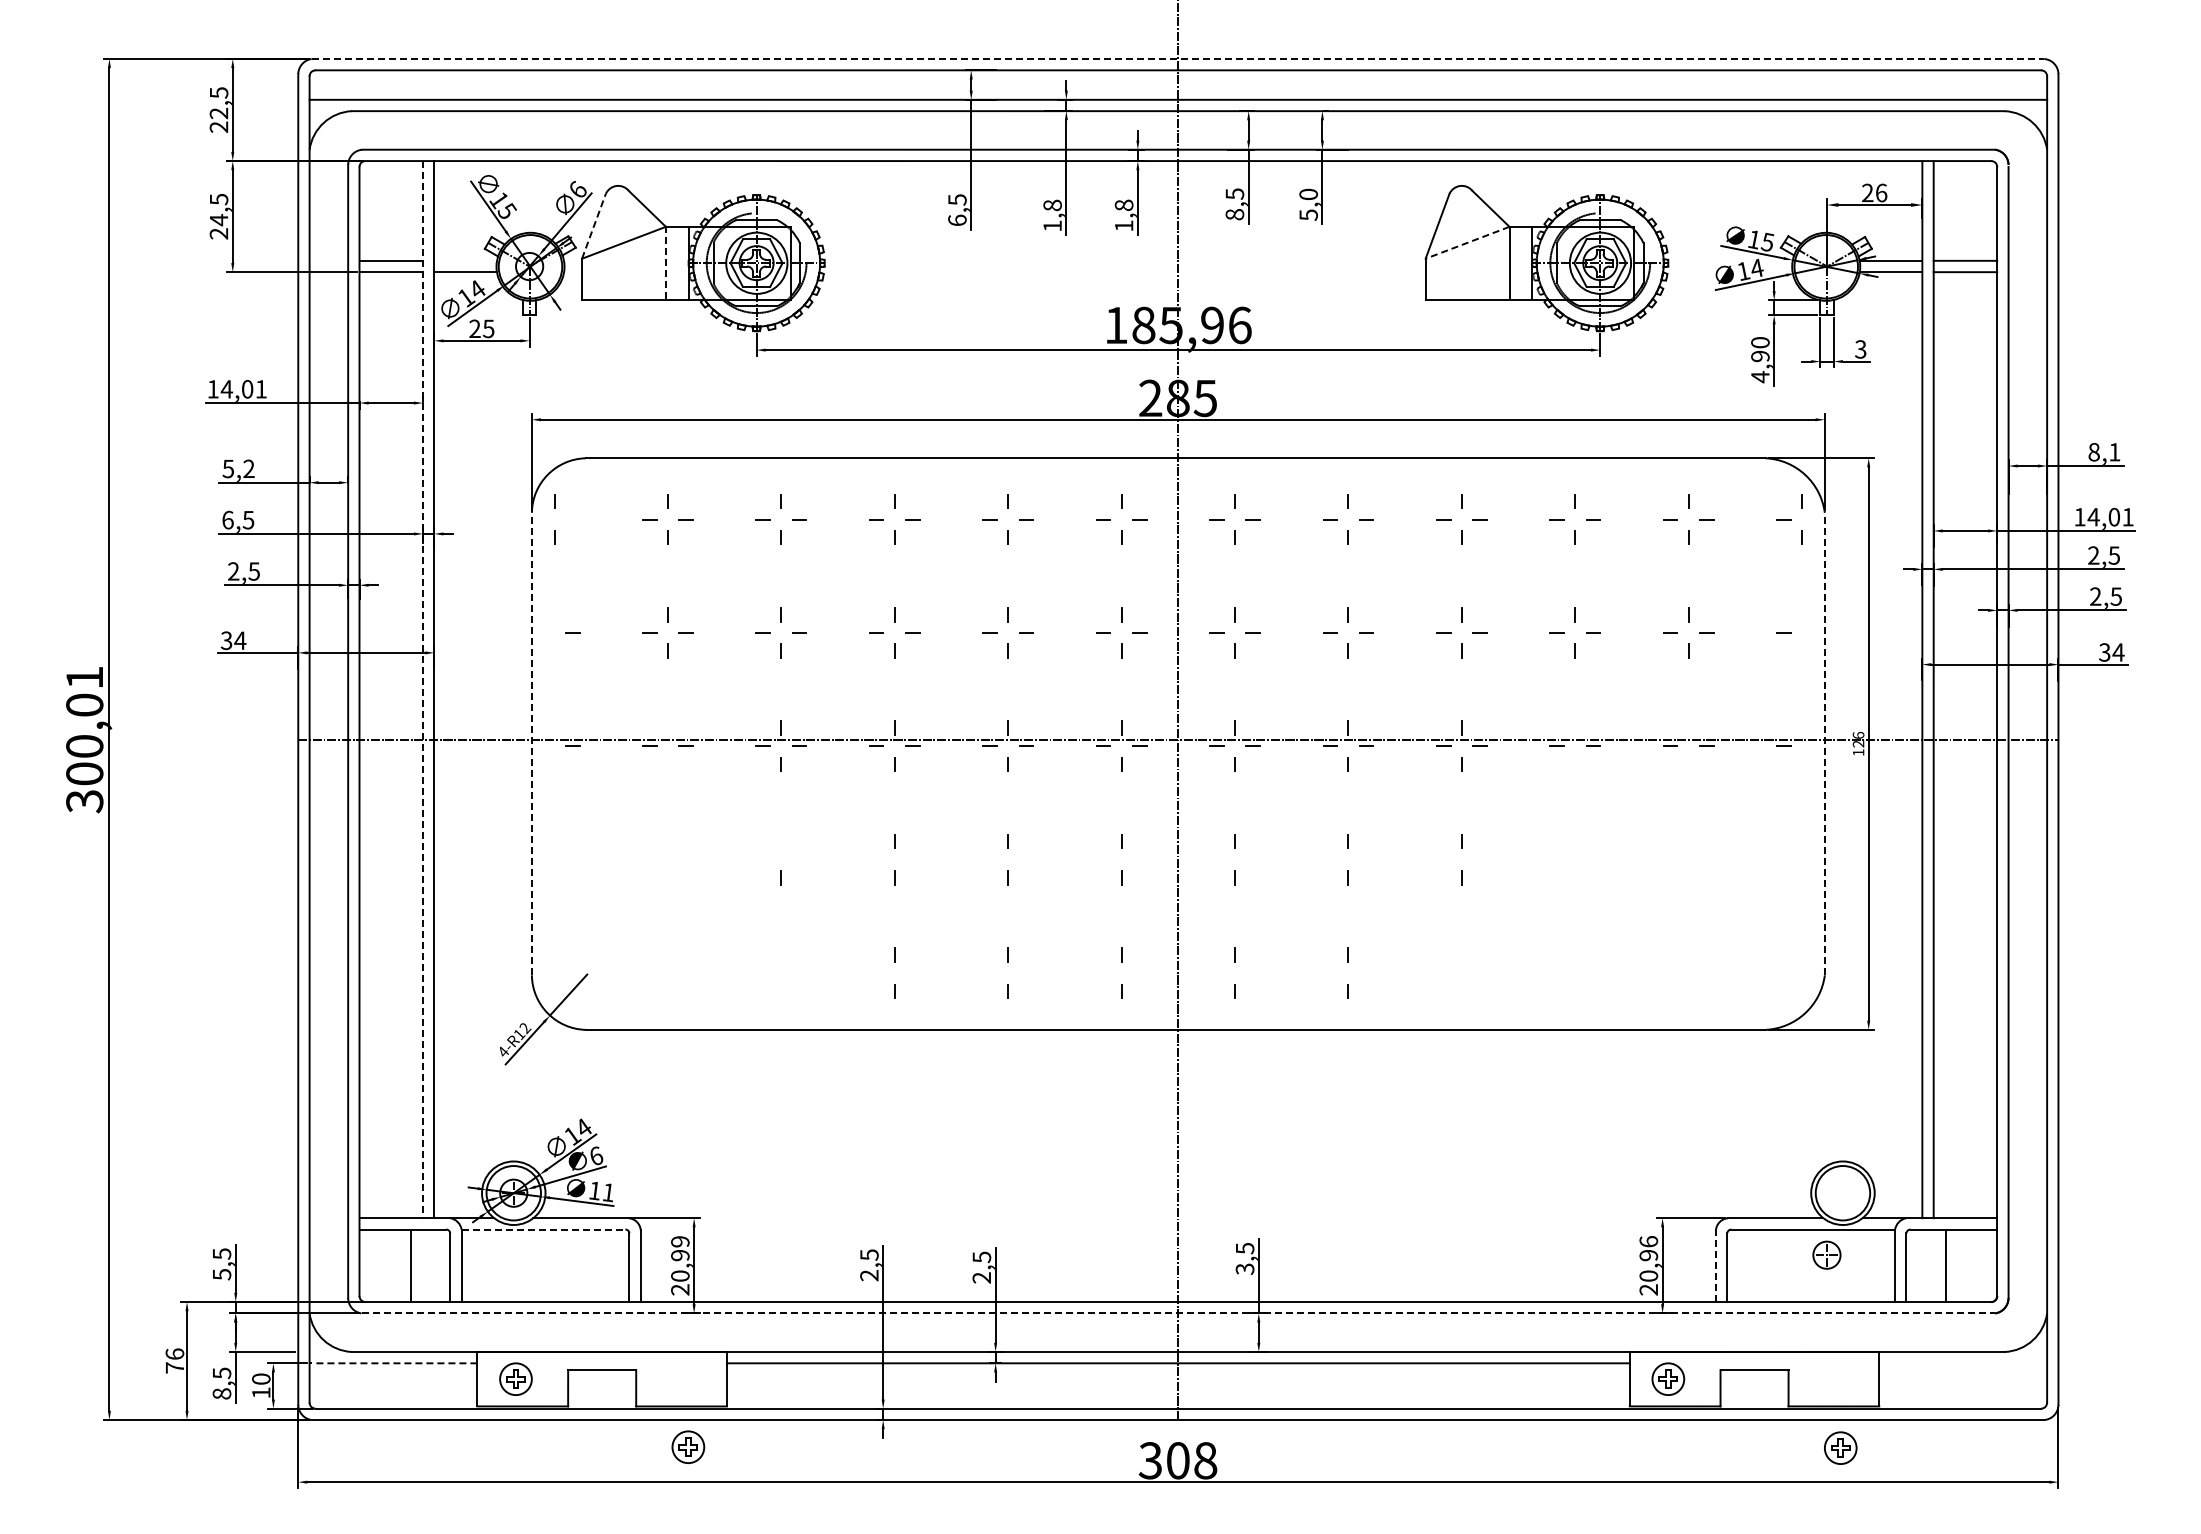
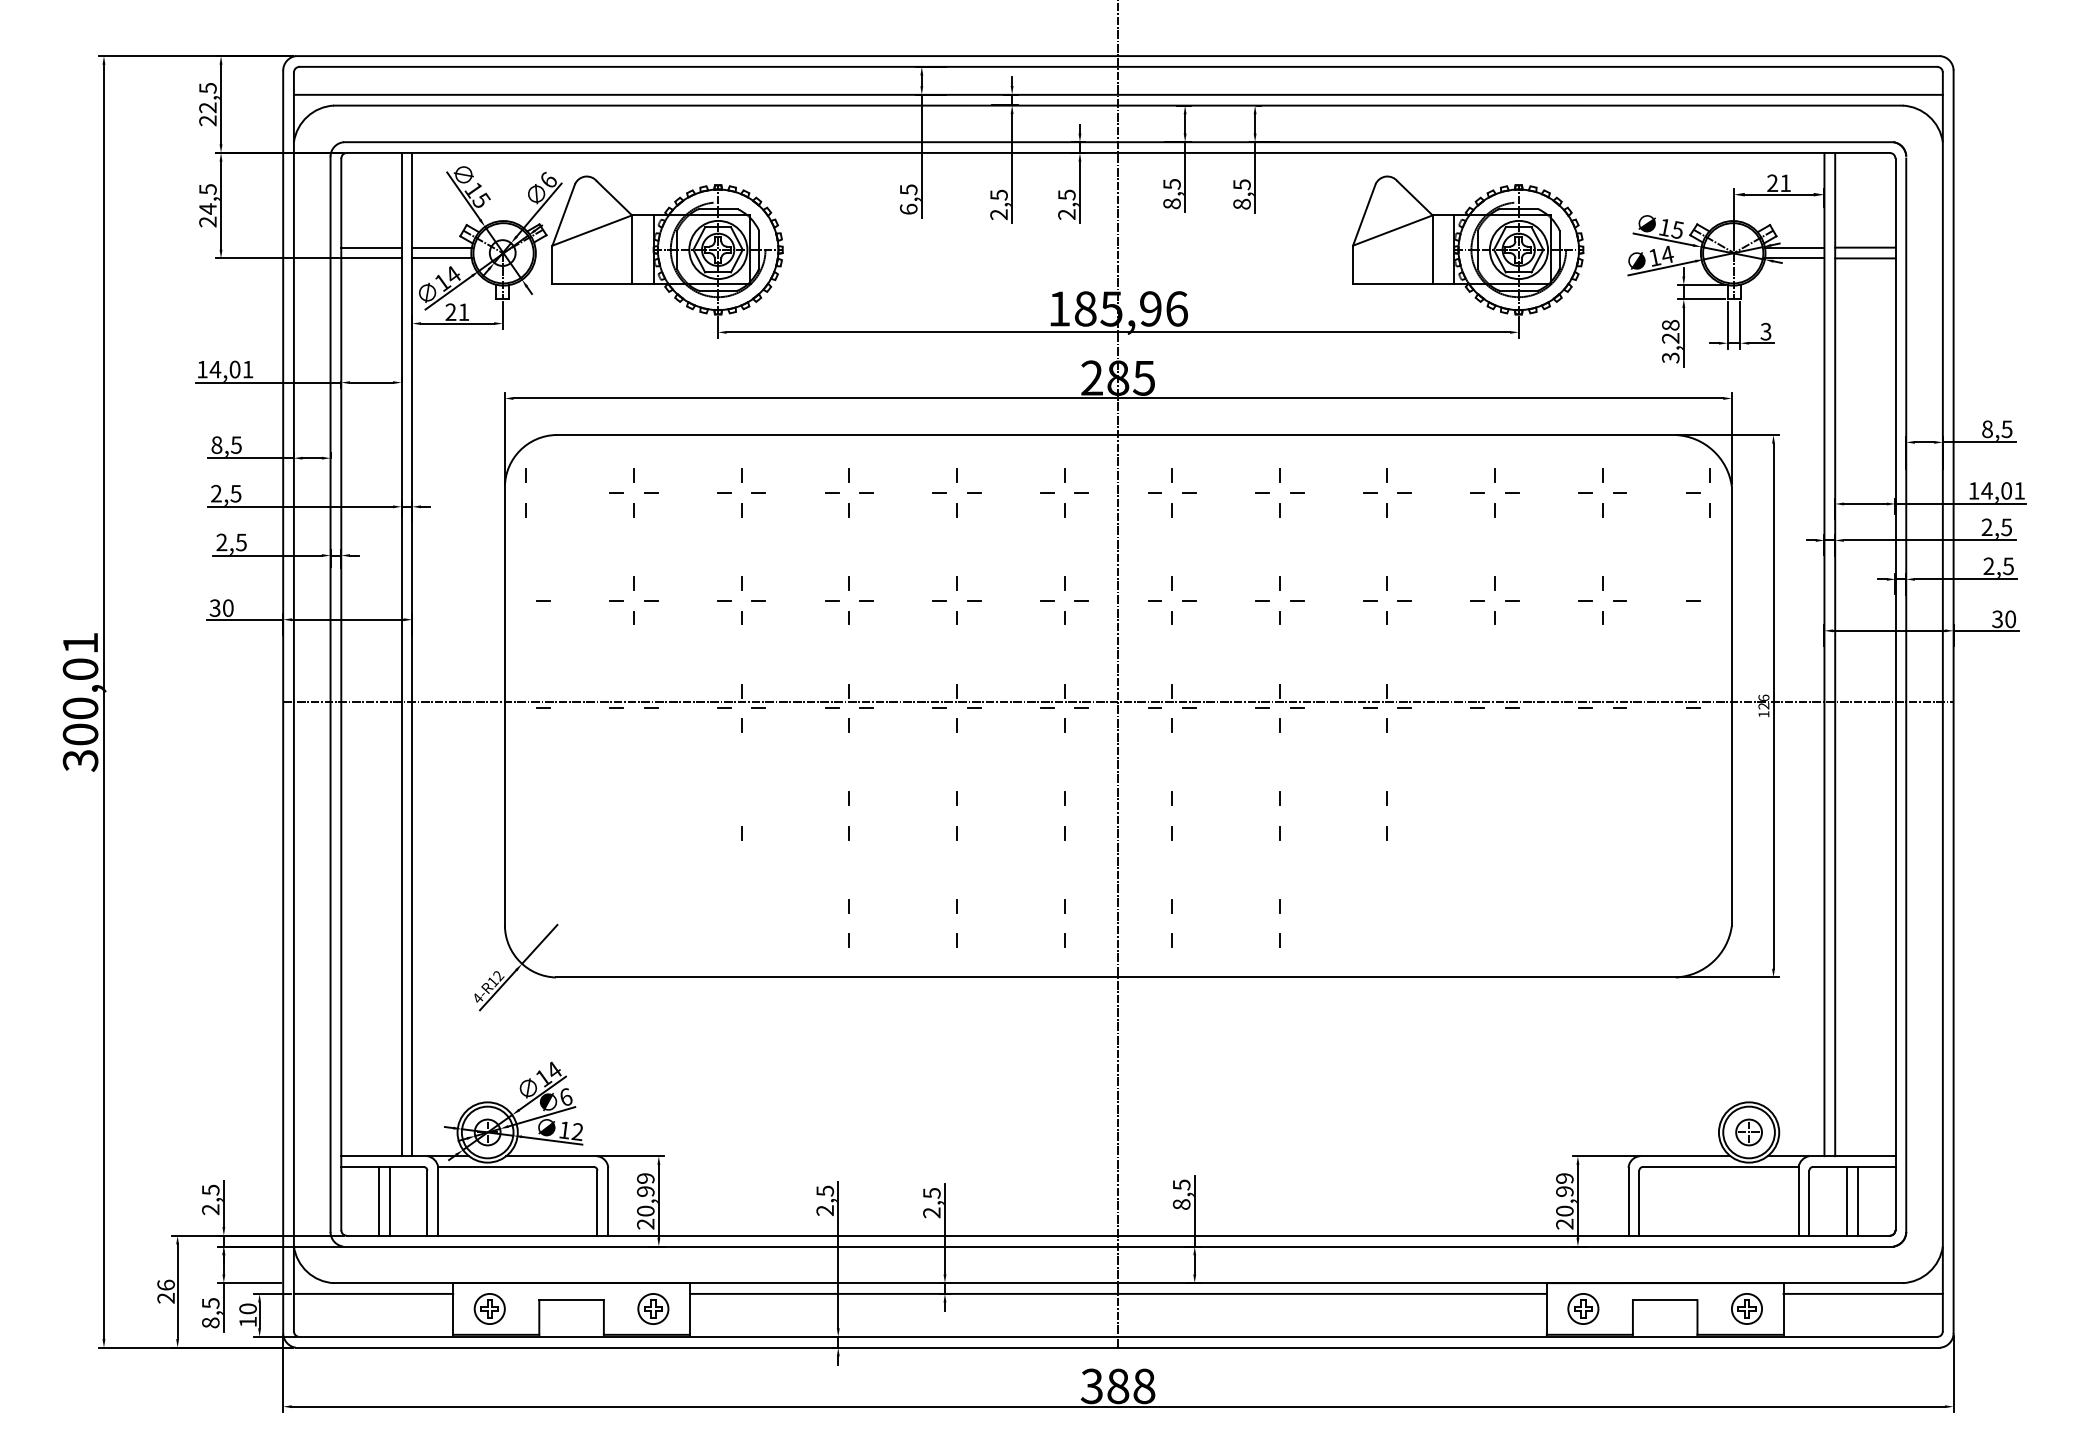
line: (1178, 59) -> (1118, 56), dashed -> solid
text: (1881, 192) -> (1785, 182), 26 -> 21
text: (1308, 204) -> (1241, 194), 5,0 -> 8,5
text: (1052, 215) -> (998, 204), 1,8 -> 2,5
text: (1123, 215) -> (1066, 204), 1,8 -> 2,5
line: (593, 226) -> (563, 215), dashed -> solid
line: (1467, 242) -> (1392, 230), dashed -> solid
line: (465, 260) -> (441, 247), added
line: (665, 262) -> (631, 249), dashed -> solid
text: (488, 328) -> (463, 311), 25 -> 21
text: (1760, 360) -> (1670, 342), 4,90 -> 3,28
text: (2114, 452) -> (2006, 429), 8,1 -> 8,5
text: (238, 468) -> (226, 444), 5,2 -> 8,5
text: (227, 519) -> (216, 493), 6,5 -> 2,5
text: (240, 640) -> (228, 607), 34 -> 30
text: (2118, 652) -> (2010, 619), 34 -> 30
line: (423, 689) -> (402, 654), dashed -> solid
line: (531, 743) -> (504, 705), dashed -> solid
line: (1824, 743) -> (1731, 705), dashed -> solid
text: (607, 1192) -> (576, 1131), 11 -> 12
line: (543, 1229) -> (515, 1166), dashed -> solid
text: (1648, 1241) -> (1564, 1178), 20,96 -> 20,99
part: (1826, 1254) -> (1748, 1131), moved
line: (399, 1265) -> (379, 1201), added
line: (1957, 1265) -> (1857, 1201), added
line: (1715, 1266) -> (1628, 1202), dashed -> solid
text: (1244, 1268) -> (1181, 1203), 3,5 -> 8,5
text: (221, 1274) -> (210, 1209), 5,5 -> 2,5
line: (1178, 1313) -> (1118, 1246), dashed -> solid
line: (393, 1363) -> (373, 1294), dashed -> solid
line: (1963, 1363) -> (1863, 1294), added
text: (174, 1367) -> (165, 1297), 76 -> 26
part: (688, 1446) -> (653, 1308), moved
part: (1840, 1447) -> (1746, 1308), moved
text: (1178, 1460) -> (1118, 1386), 308 -> 388

